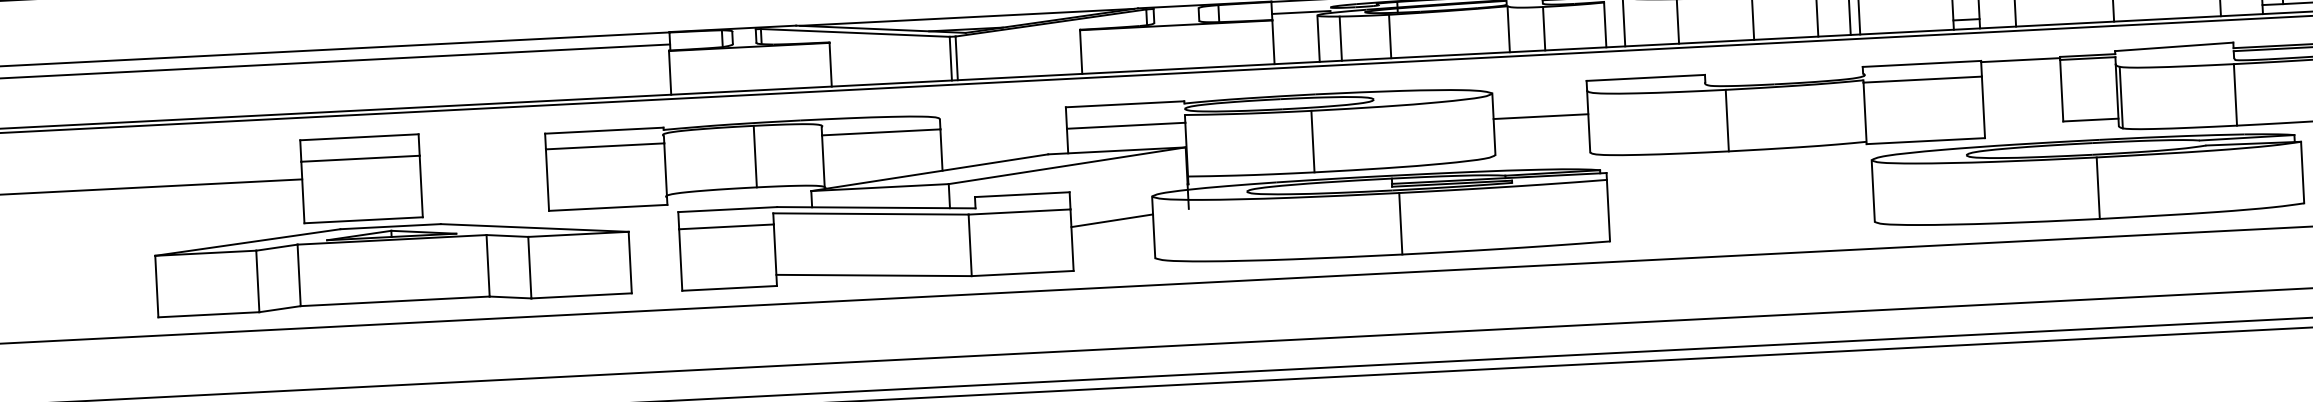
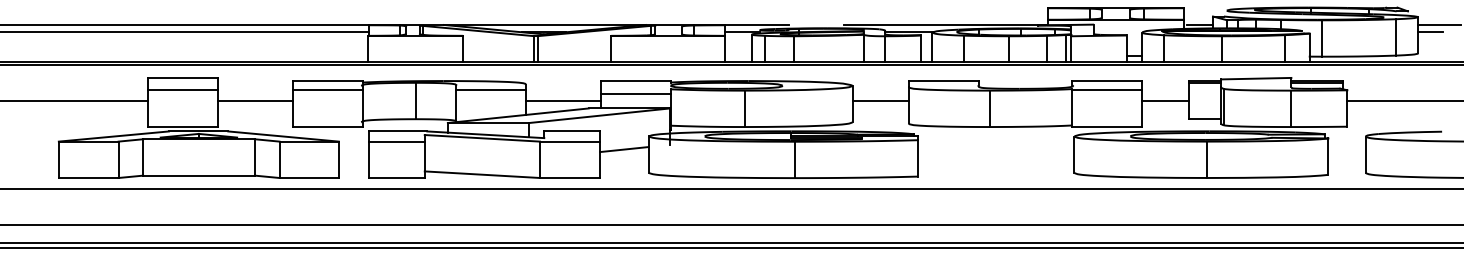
line: (2020, 59) -> (1165, 100), moved
line: (1003, 143) -> (562, 100), added
line: (482, 169) -> (254, 100), added

